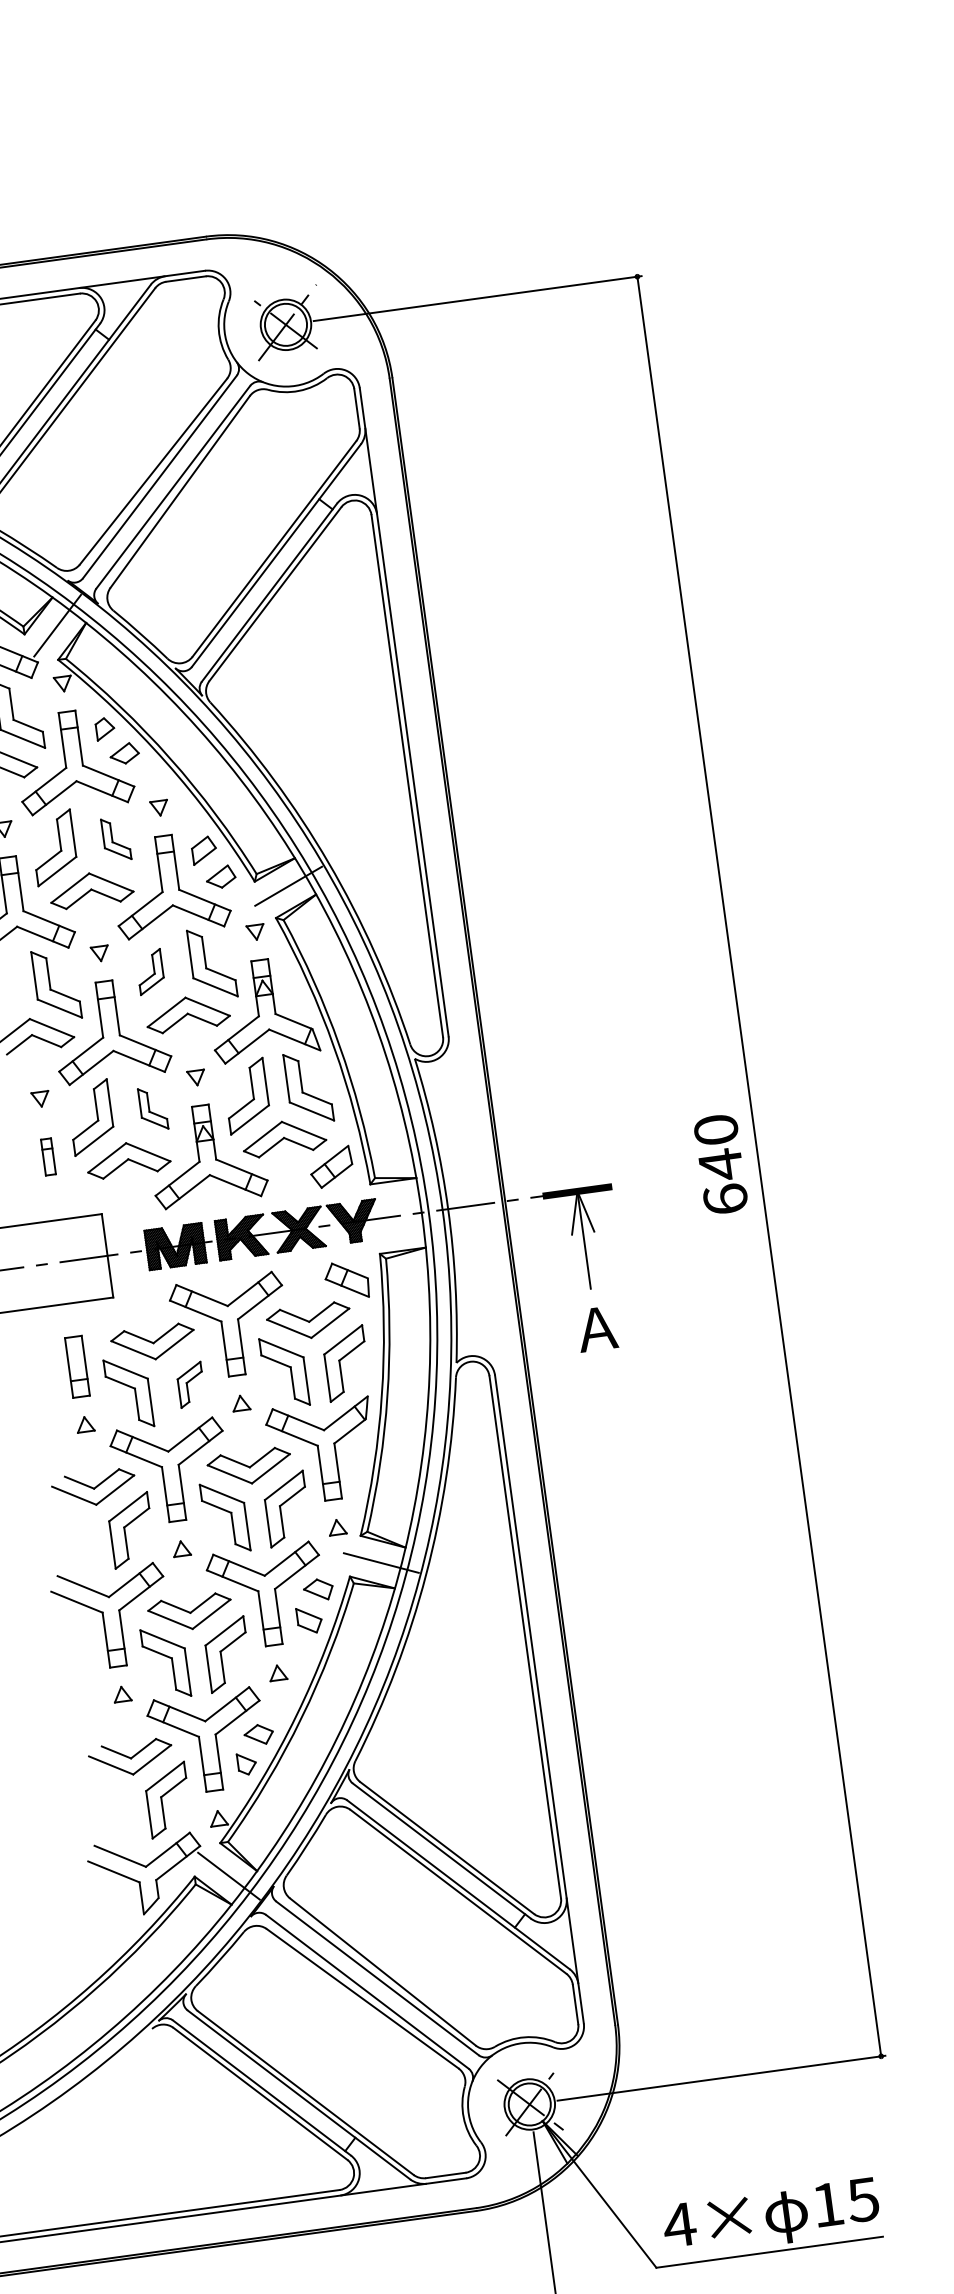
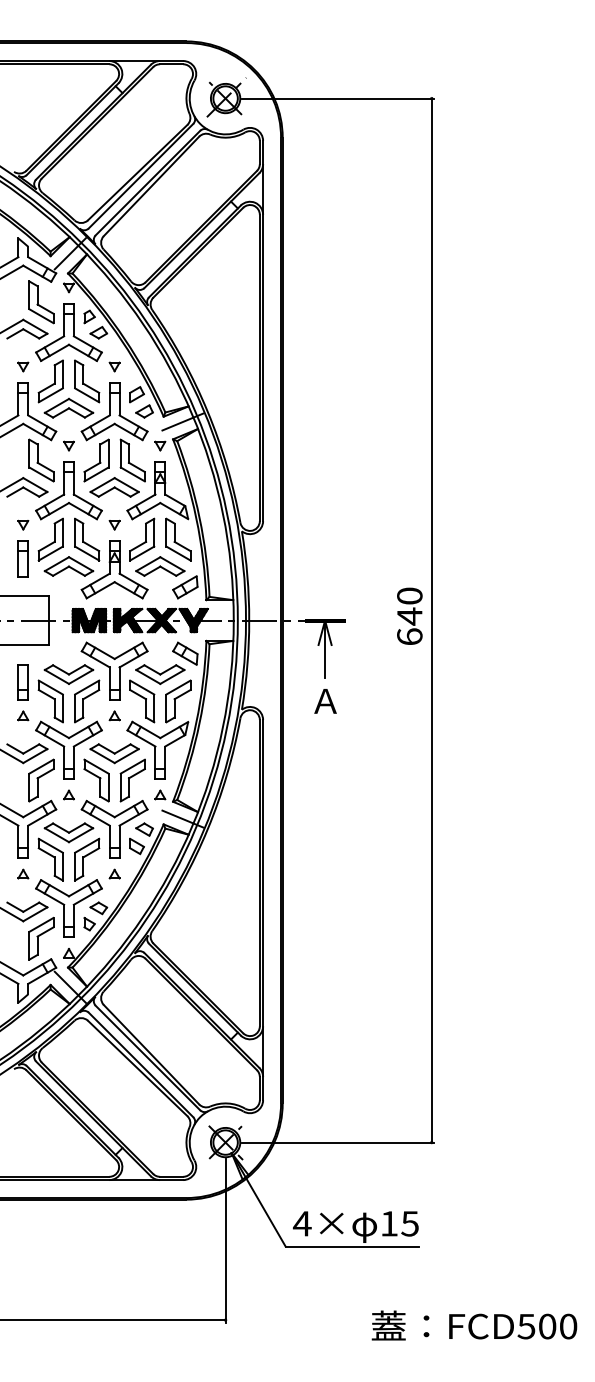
part: (116, 839) -> (87, 381), size x1.67
part: (150, 971) -> (96, 460), size x1.67
part: (153, 1108) -> (87, 539), size x1.67
part: (47, 1156) -> (22, 558), size x1.67
part: (191, 1384) -> (87, 701), size x1.67

